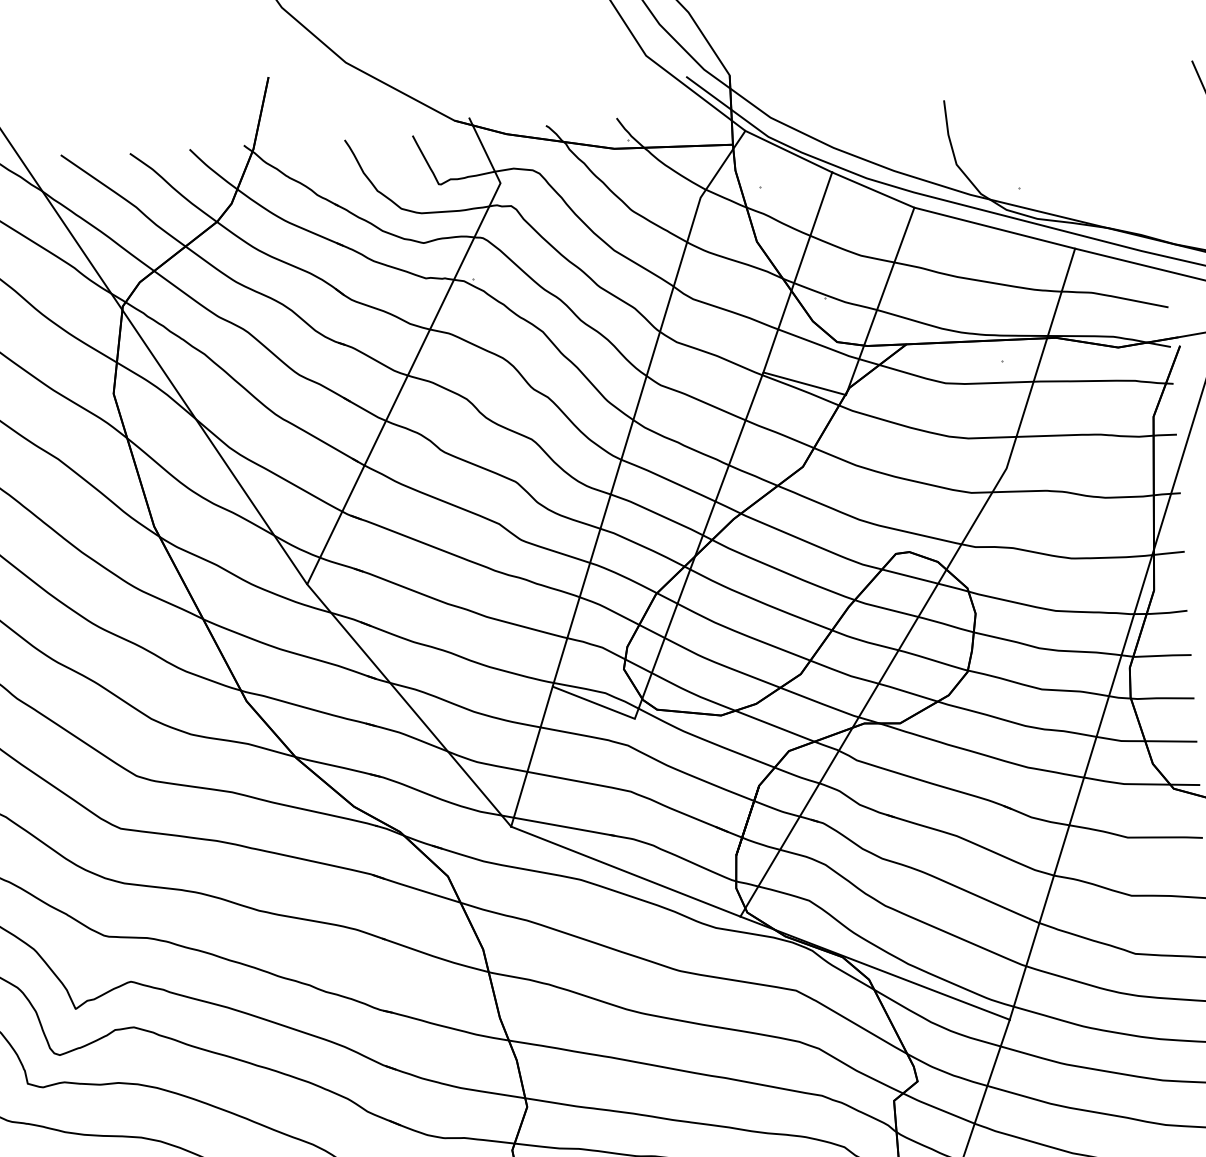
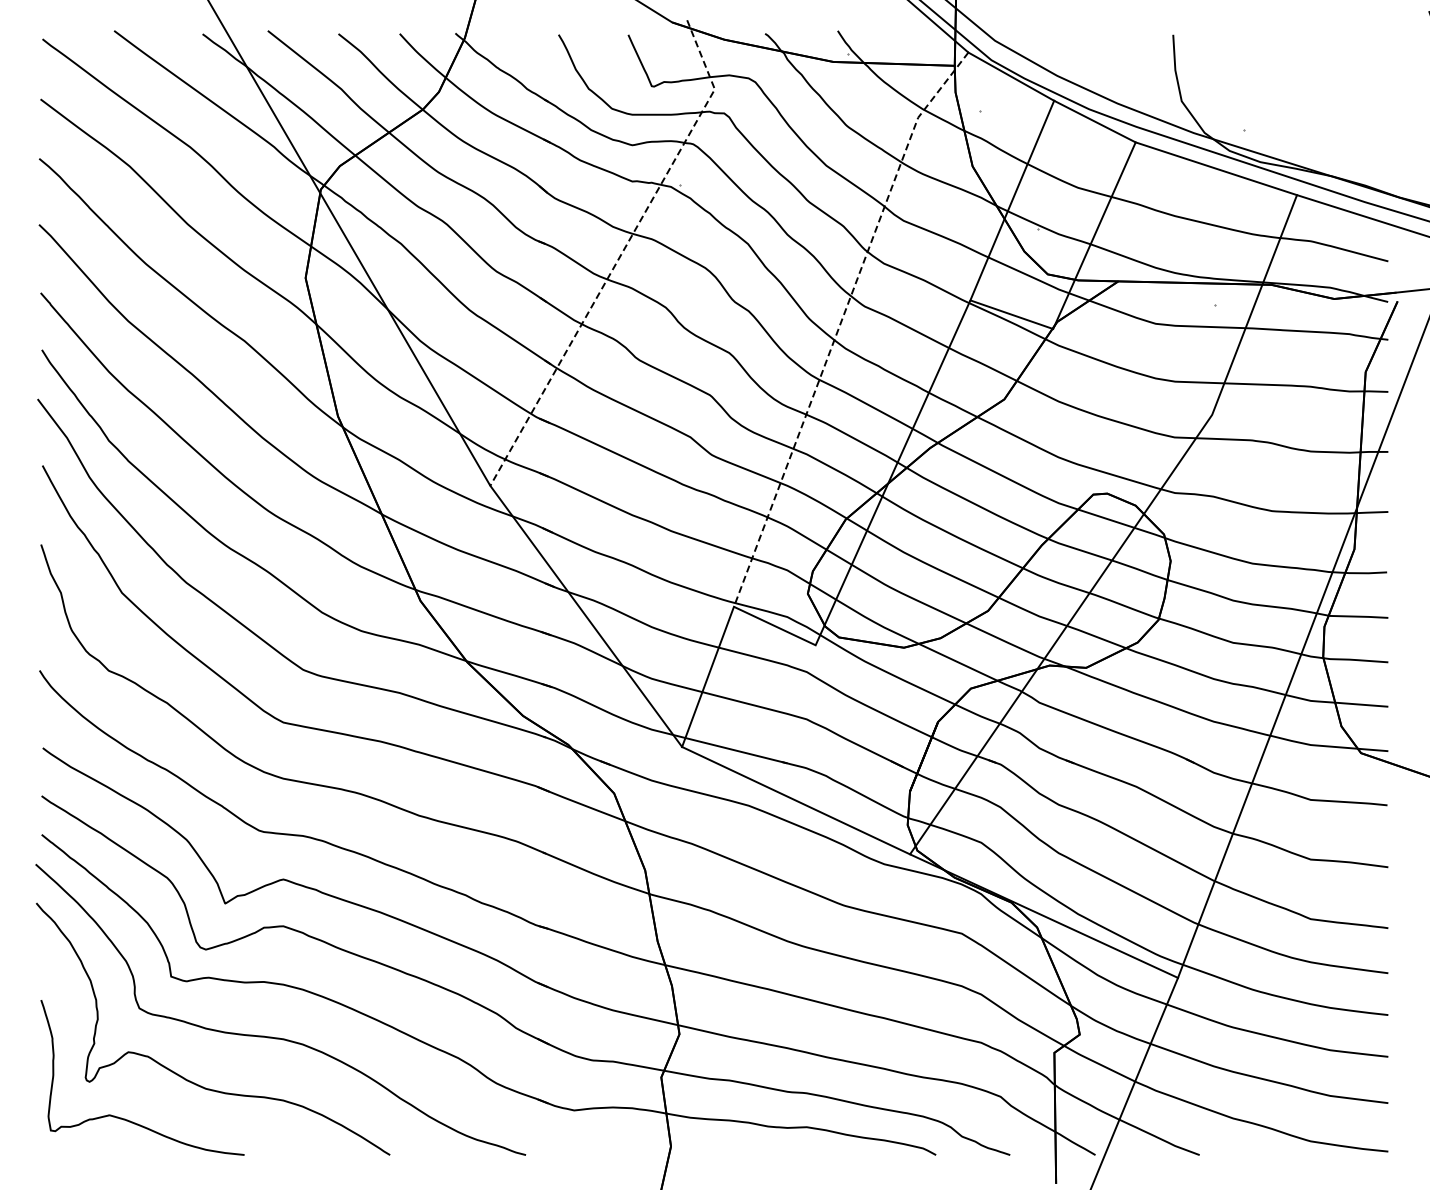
line: (420, 350) -> (621, 254), solid -> dashed
line: (638, 403) -> (840, 323), solid -> dashed

